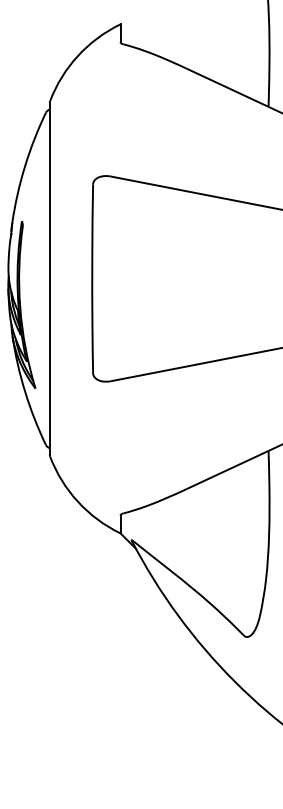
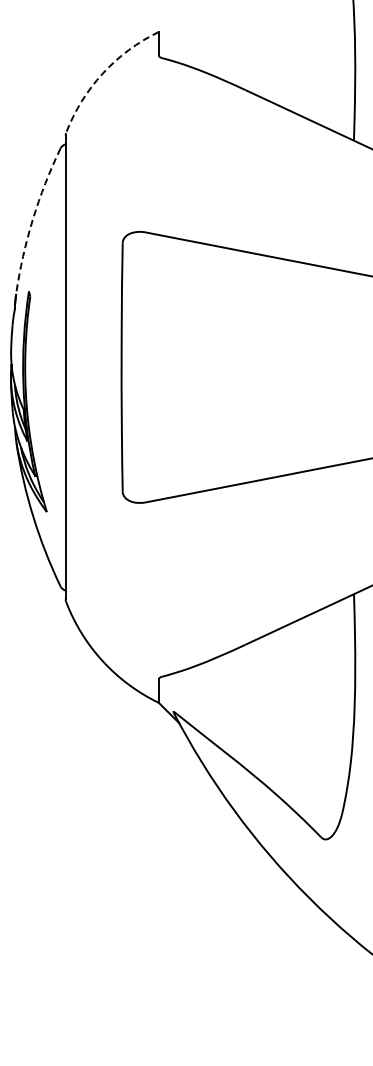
arc: (77, 55) -> (102, 73), solid -> dashed
arc: (24, 166) -> (32, 219), solid -> dashed

